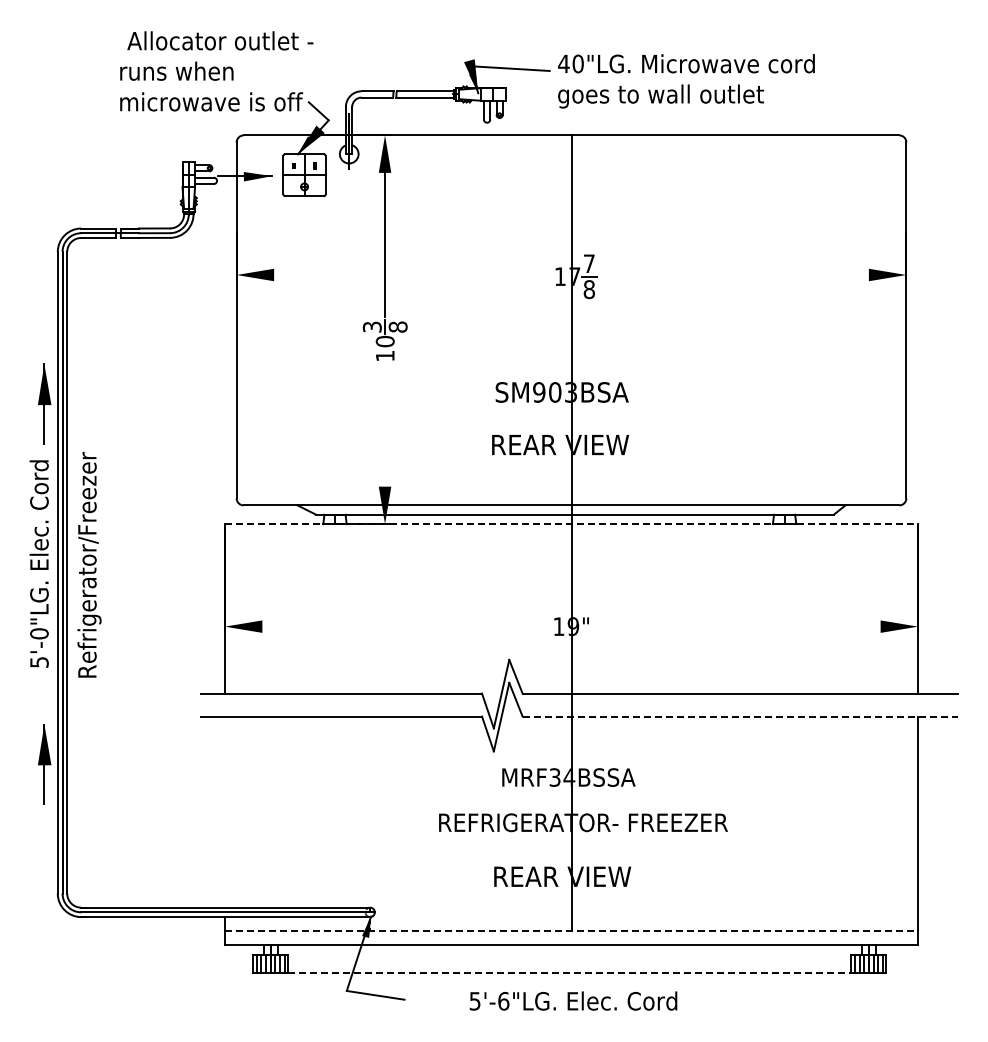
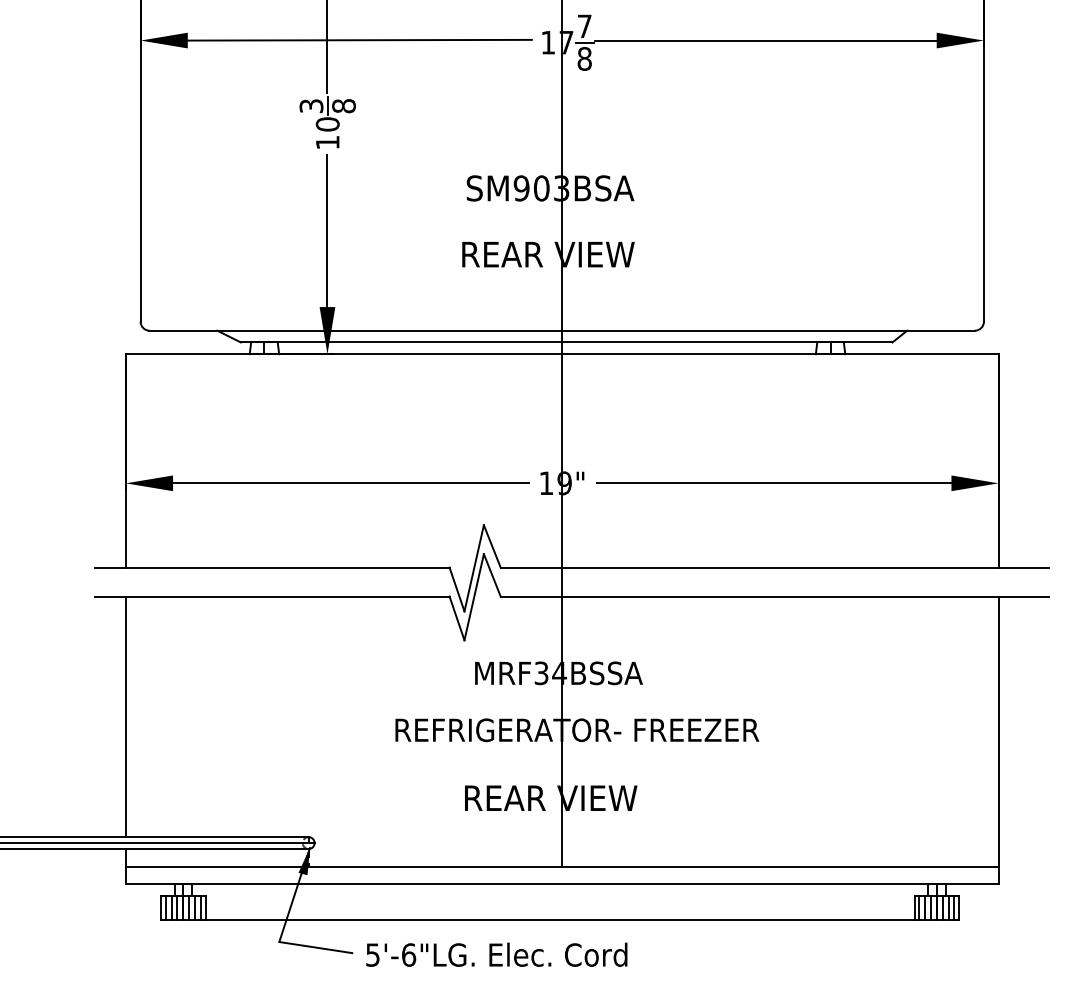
line: (410, 274) -> (359, 39), added
line: (732, 275) -> (764, 41), added
line: (385, 426) -> (328, 231), added
line: (571, 524) -> (562, 354), dashed -> solid
line: (403, 626) -> (350, 483), added
line: (739, 626) -> (773, 483), added
line: (740, 716) -> (775, 596), dashed -> solid
line: (224, 811) -> (125, 716), added
line: (571, 931) -> (562, 867), dashed -> solid
line: (569, 973) -> (559, 920), dashed -> solid
text: (573, 1000) -> (496, 954), moved

